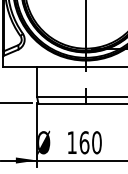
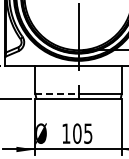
line: (61, 97) -> (56, 93), solid -> dashed
text: (90, 142) -> (82, 133), 160 -> 105

